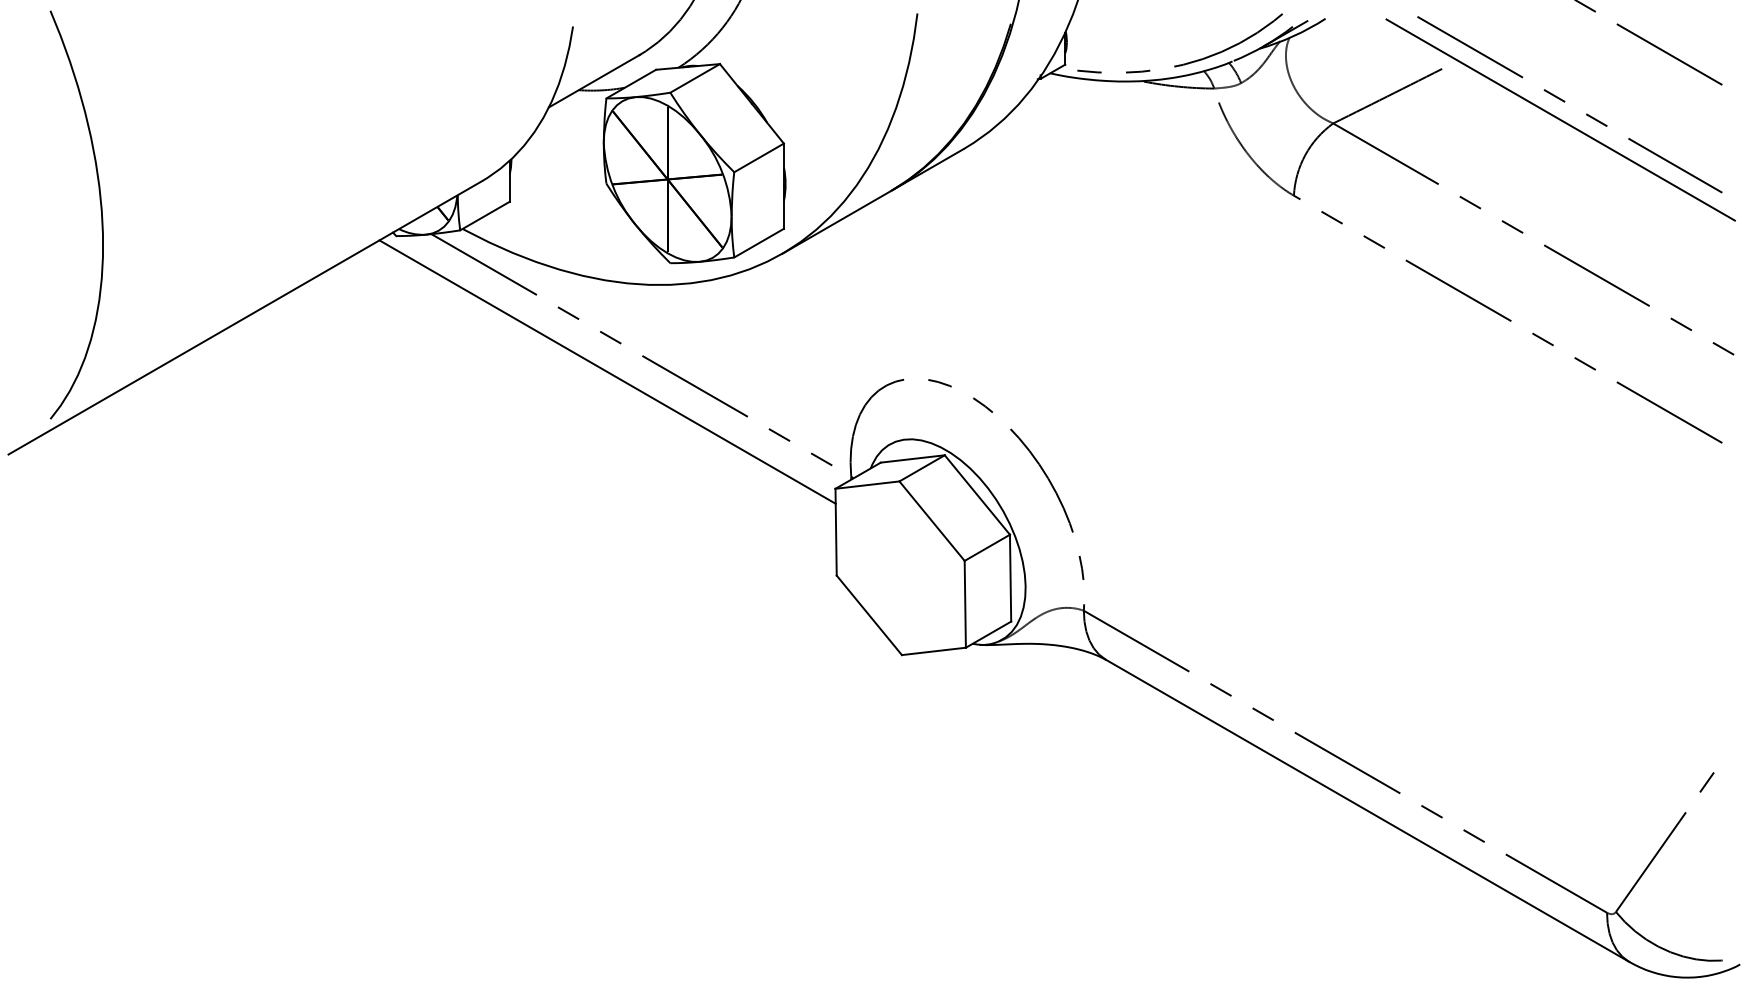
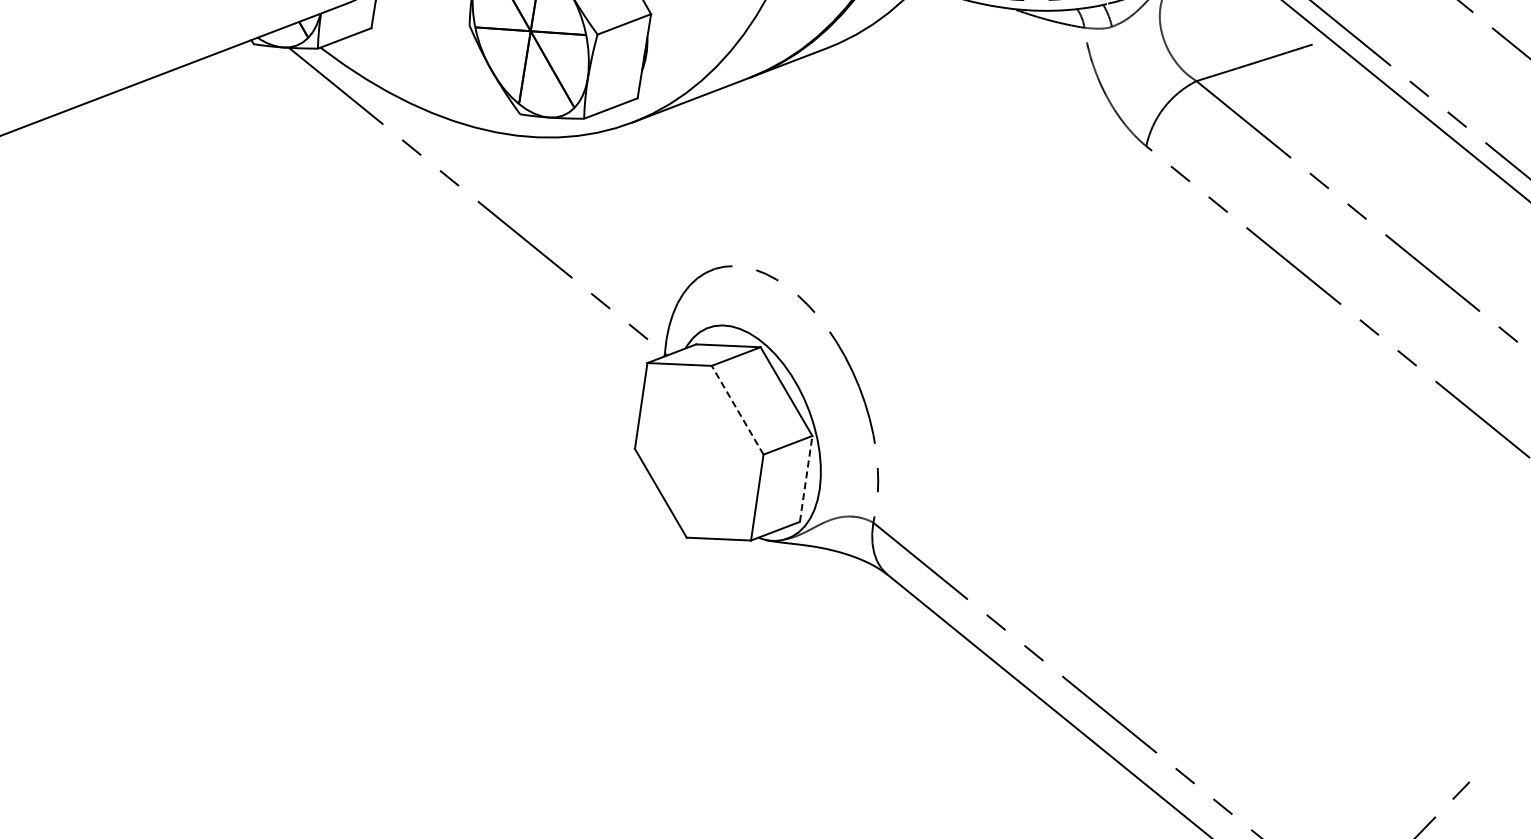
line: (607, 371) -> (440, 211), removed
line: (931, 520) -> (737, 409), solid -> dashed
line: (1010, 577) -> (806, 478), solid -> dashed

